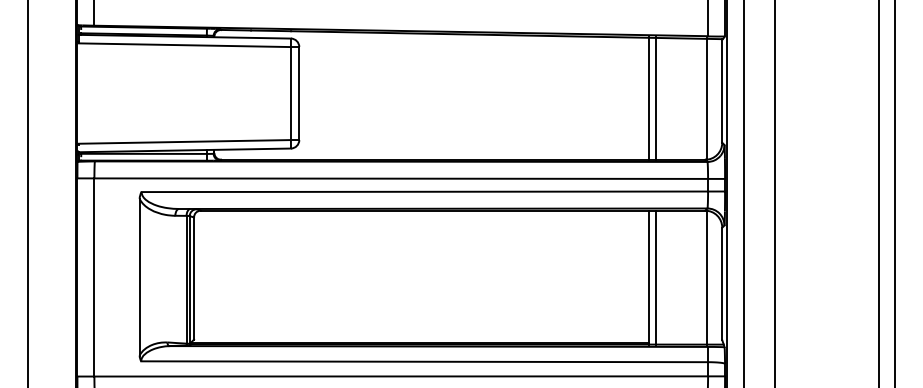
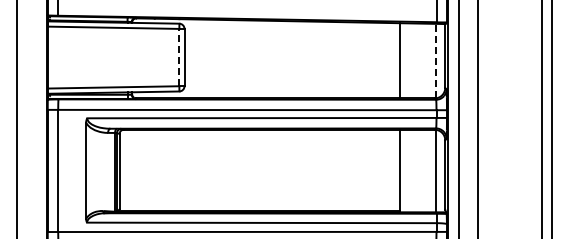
line: (291, 93) -> (179, 57), solid -> dashed
line: (656, 98) -> (404, 60), removed
line: (706, 98) -> (435, 60), solid -> dashed
line: (656, 276) -> (404, 170), removed

